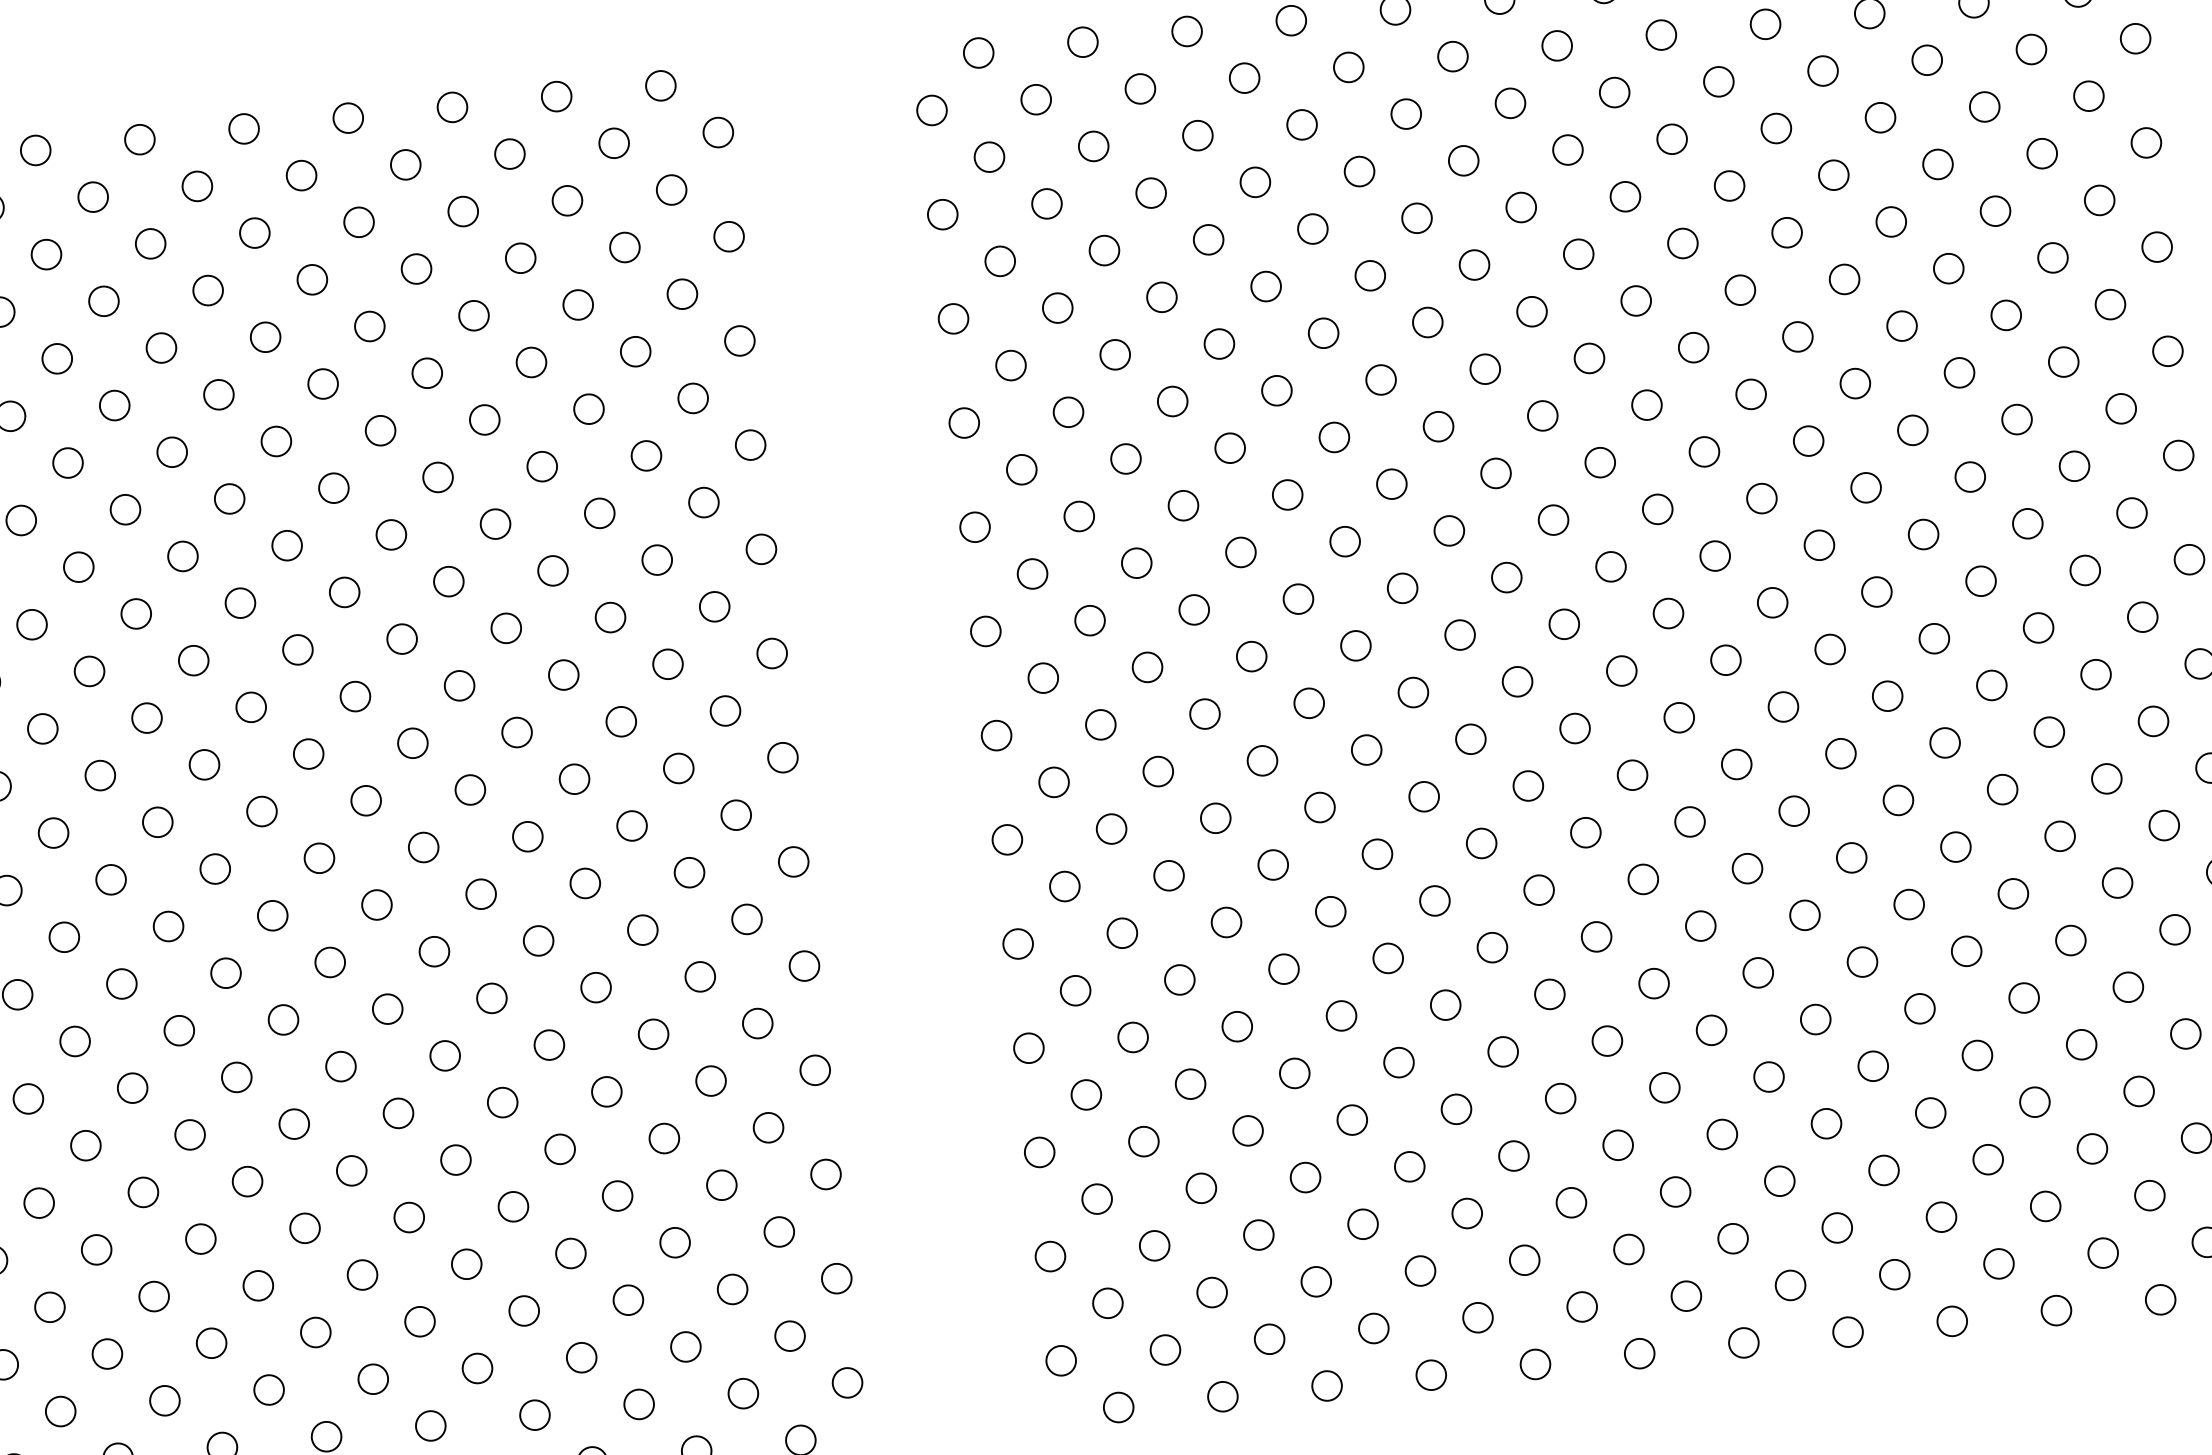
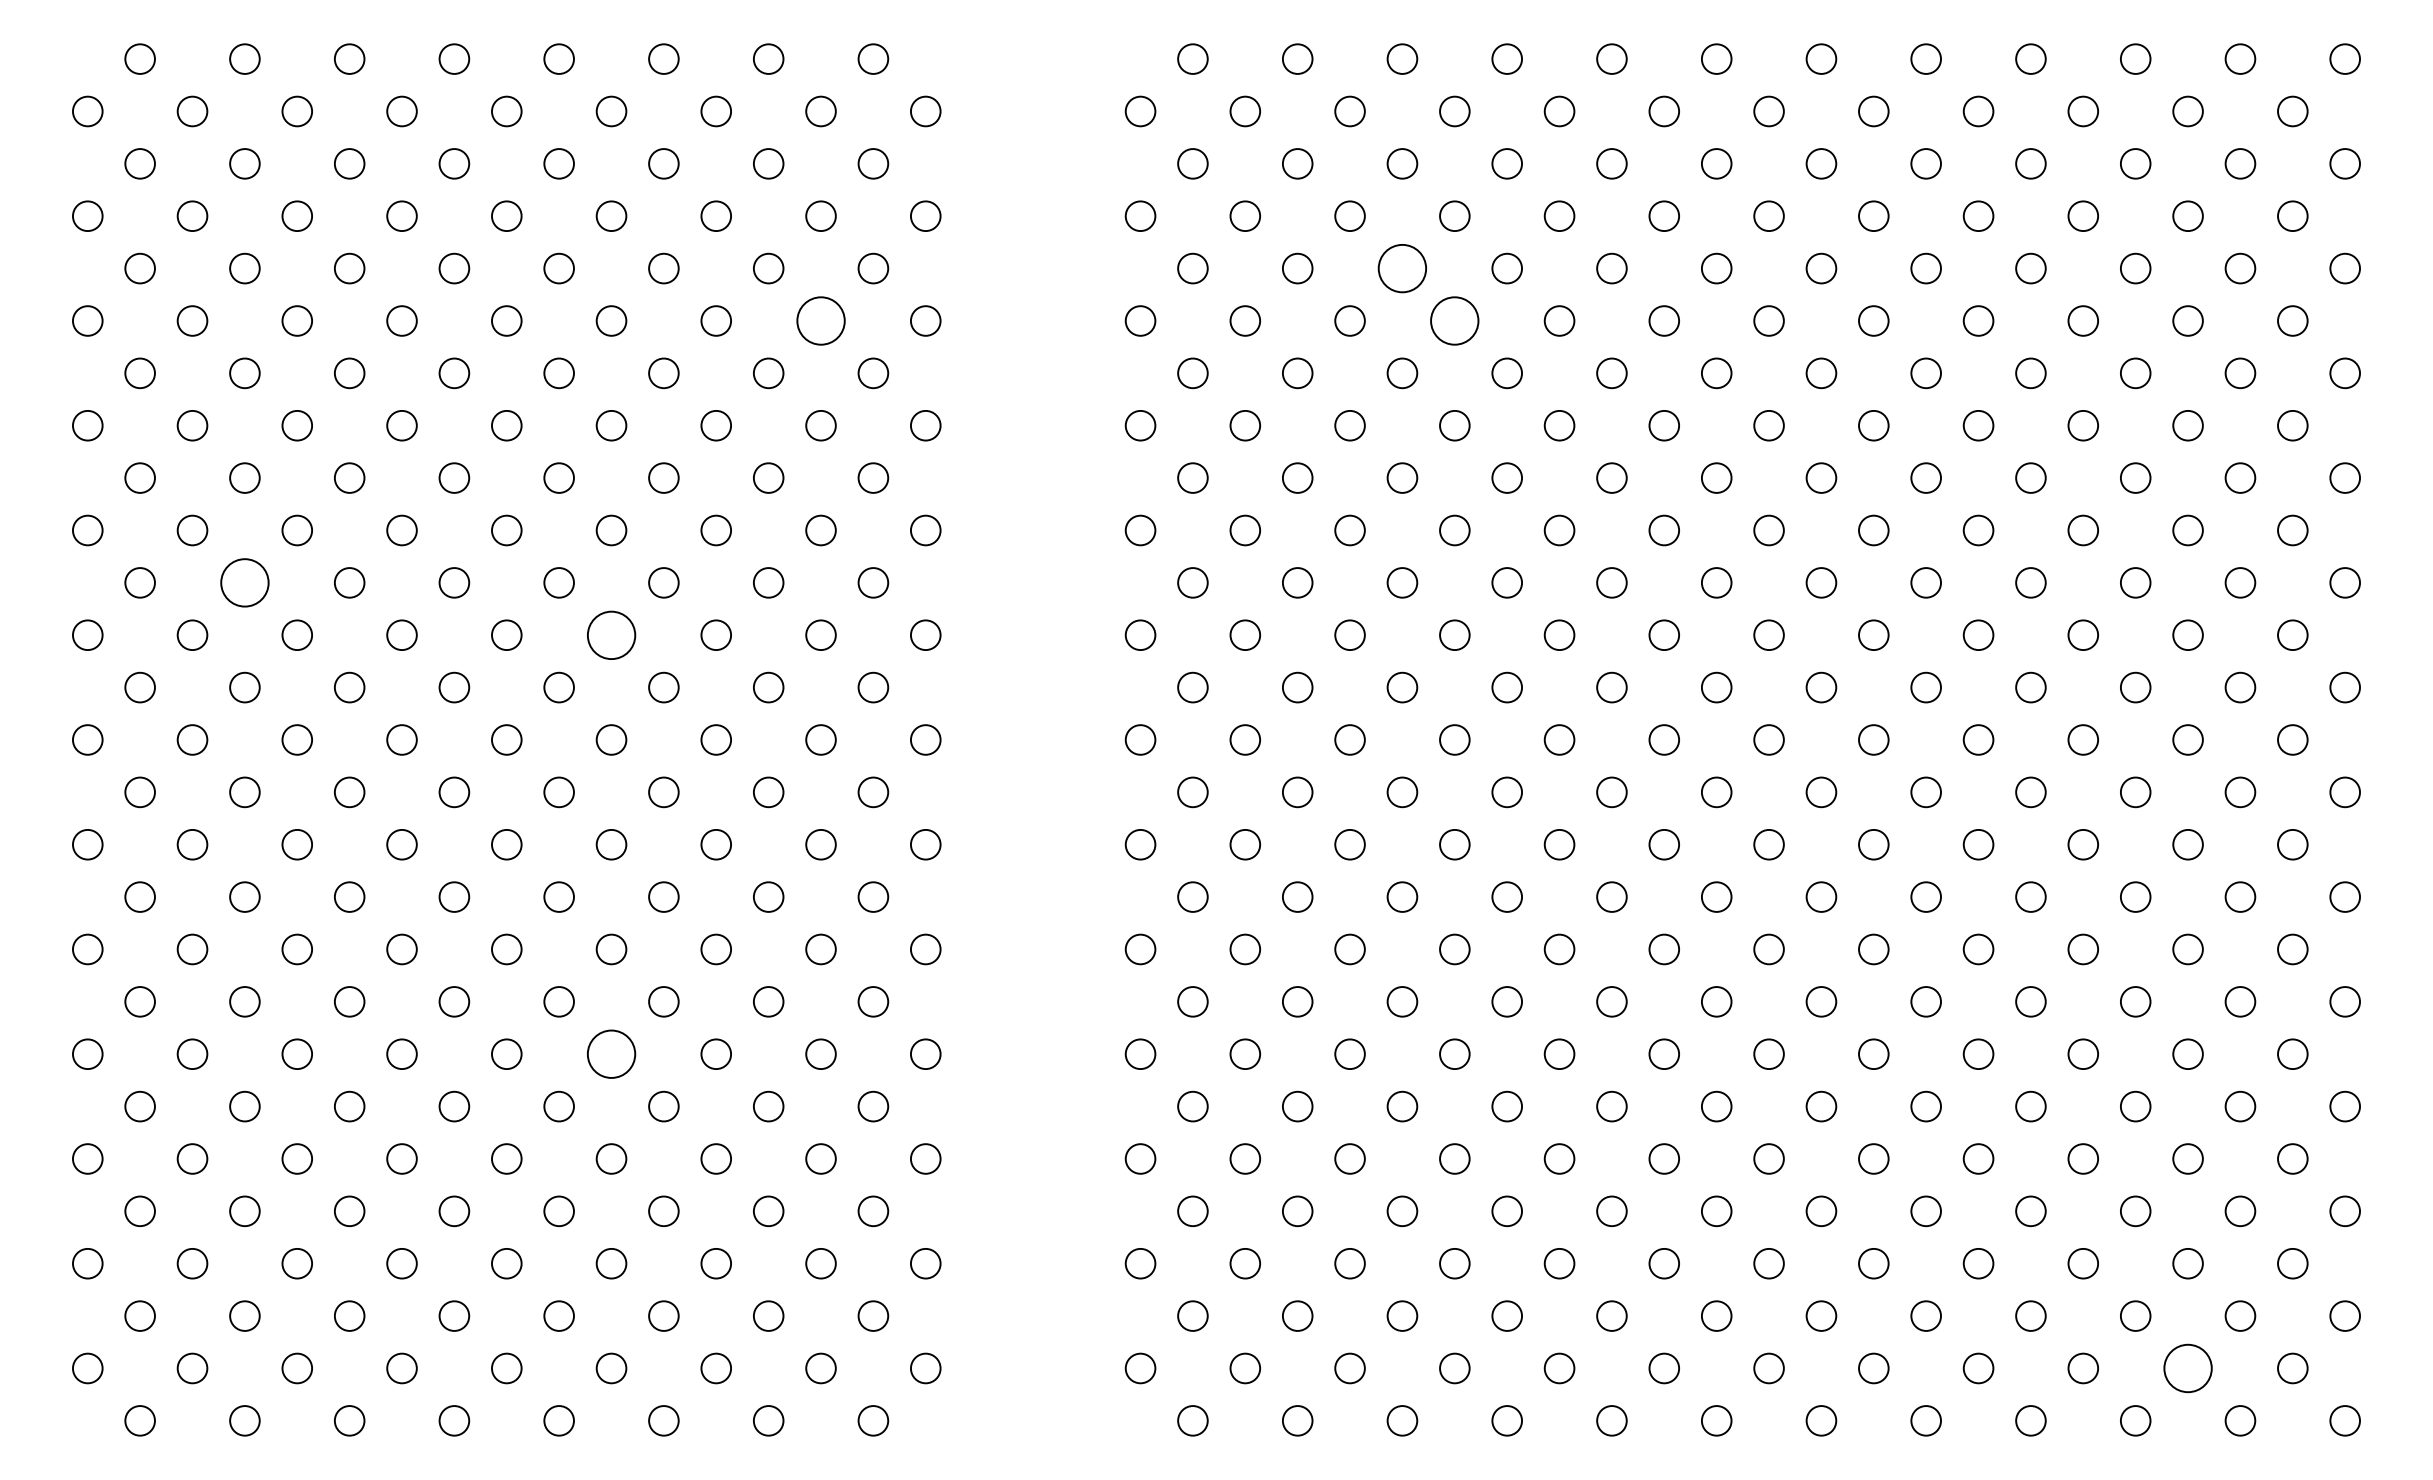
circle: (1208, 239) -> (1402, 268), size x1.6
circle: (1265, 286) -> (1454, 320), size x1.6
circle: (635, 351) -> (820, 320), size x1.6
circle: (89, 671) -> (244, 582), size x1.6
circle: (459, 685) -> (611, 634), size x1.6
circle: (502, 1102) -> (611, 1054), size x1.6
circle: (2102, 1253) -> (2187, 1368), size x1.6

